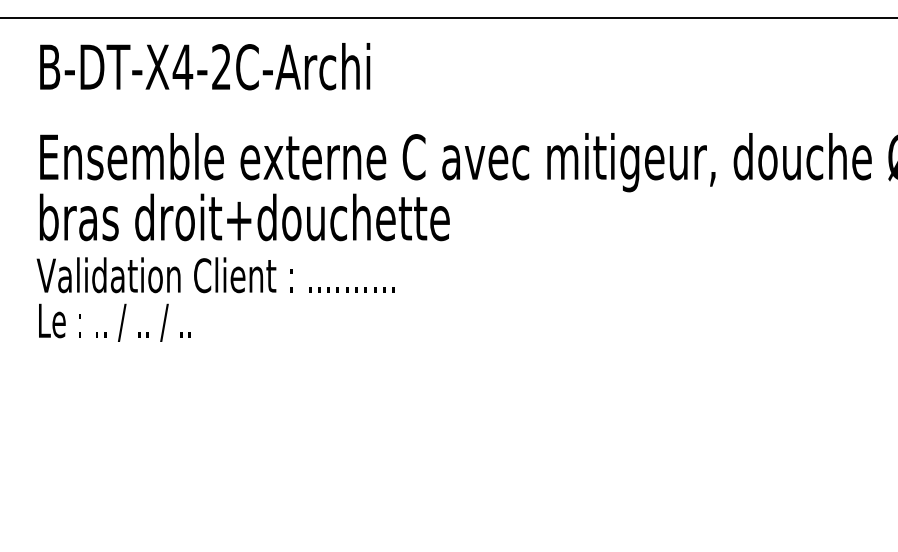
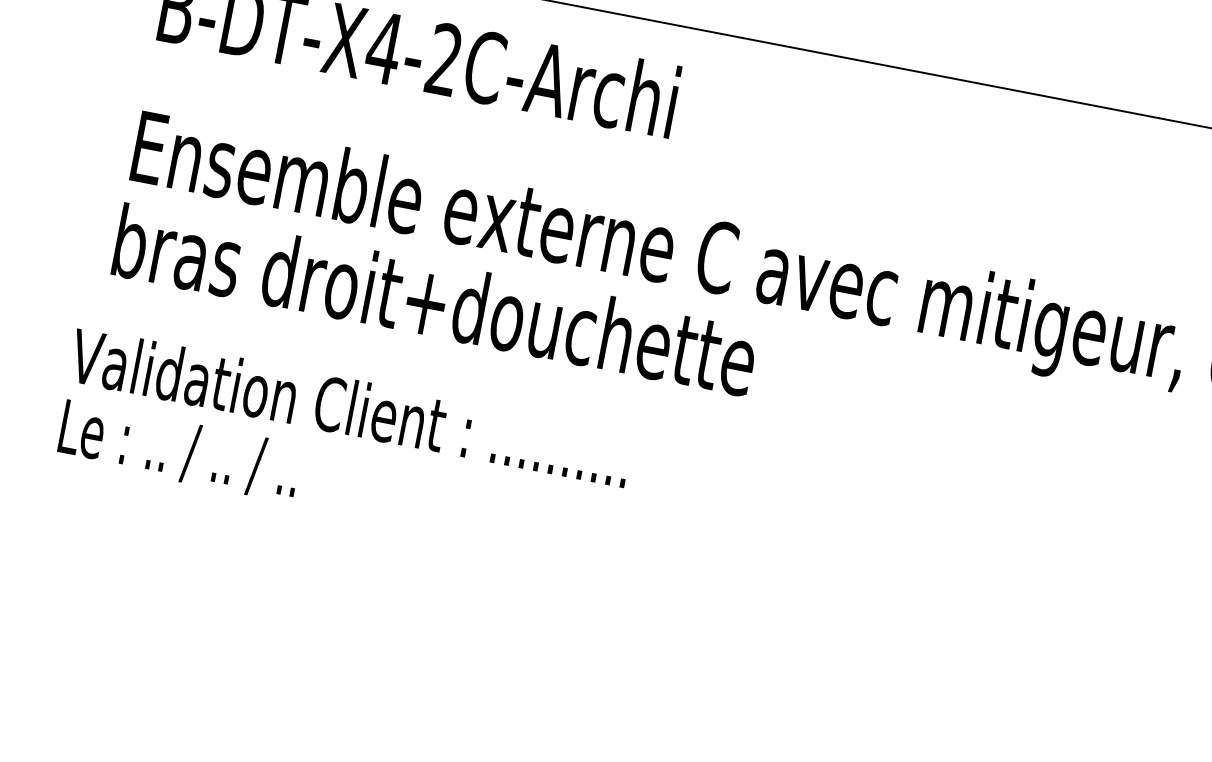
text: (215, 299) -> (342, 445), moved

